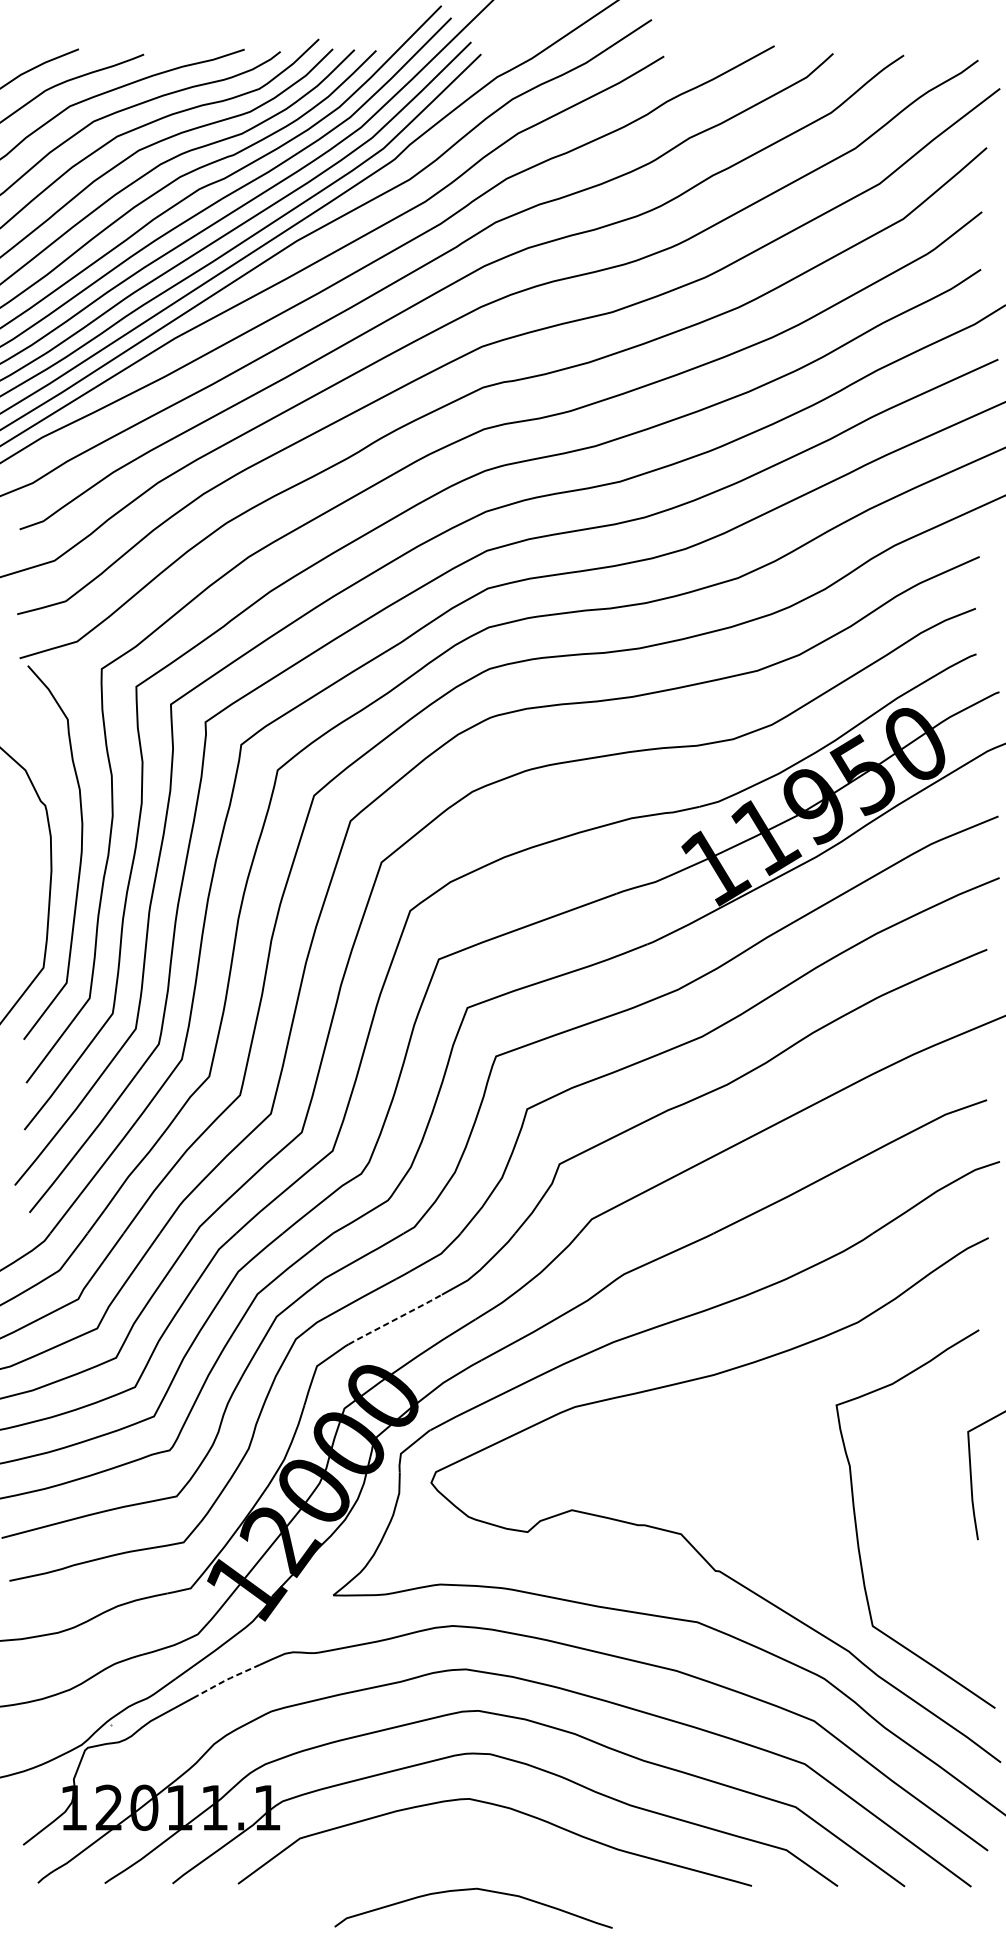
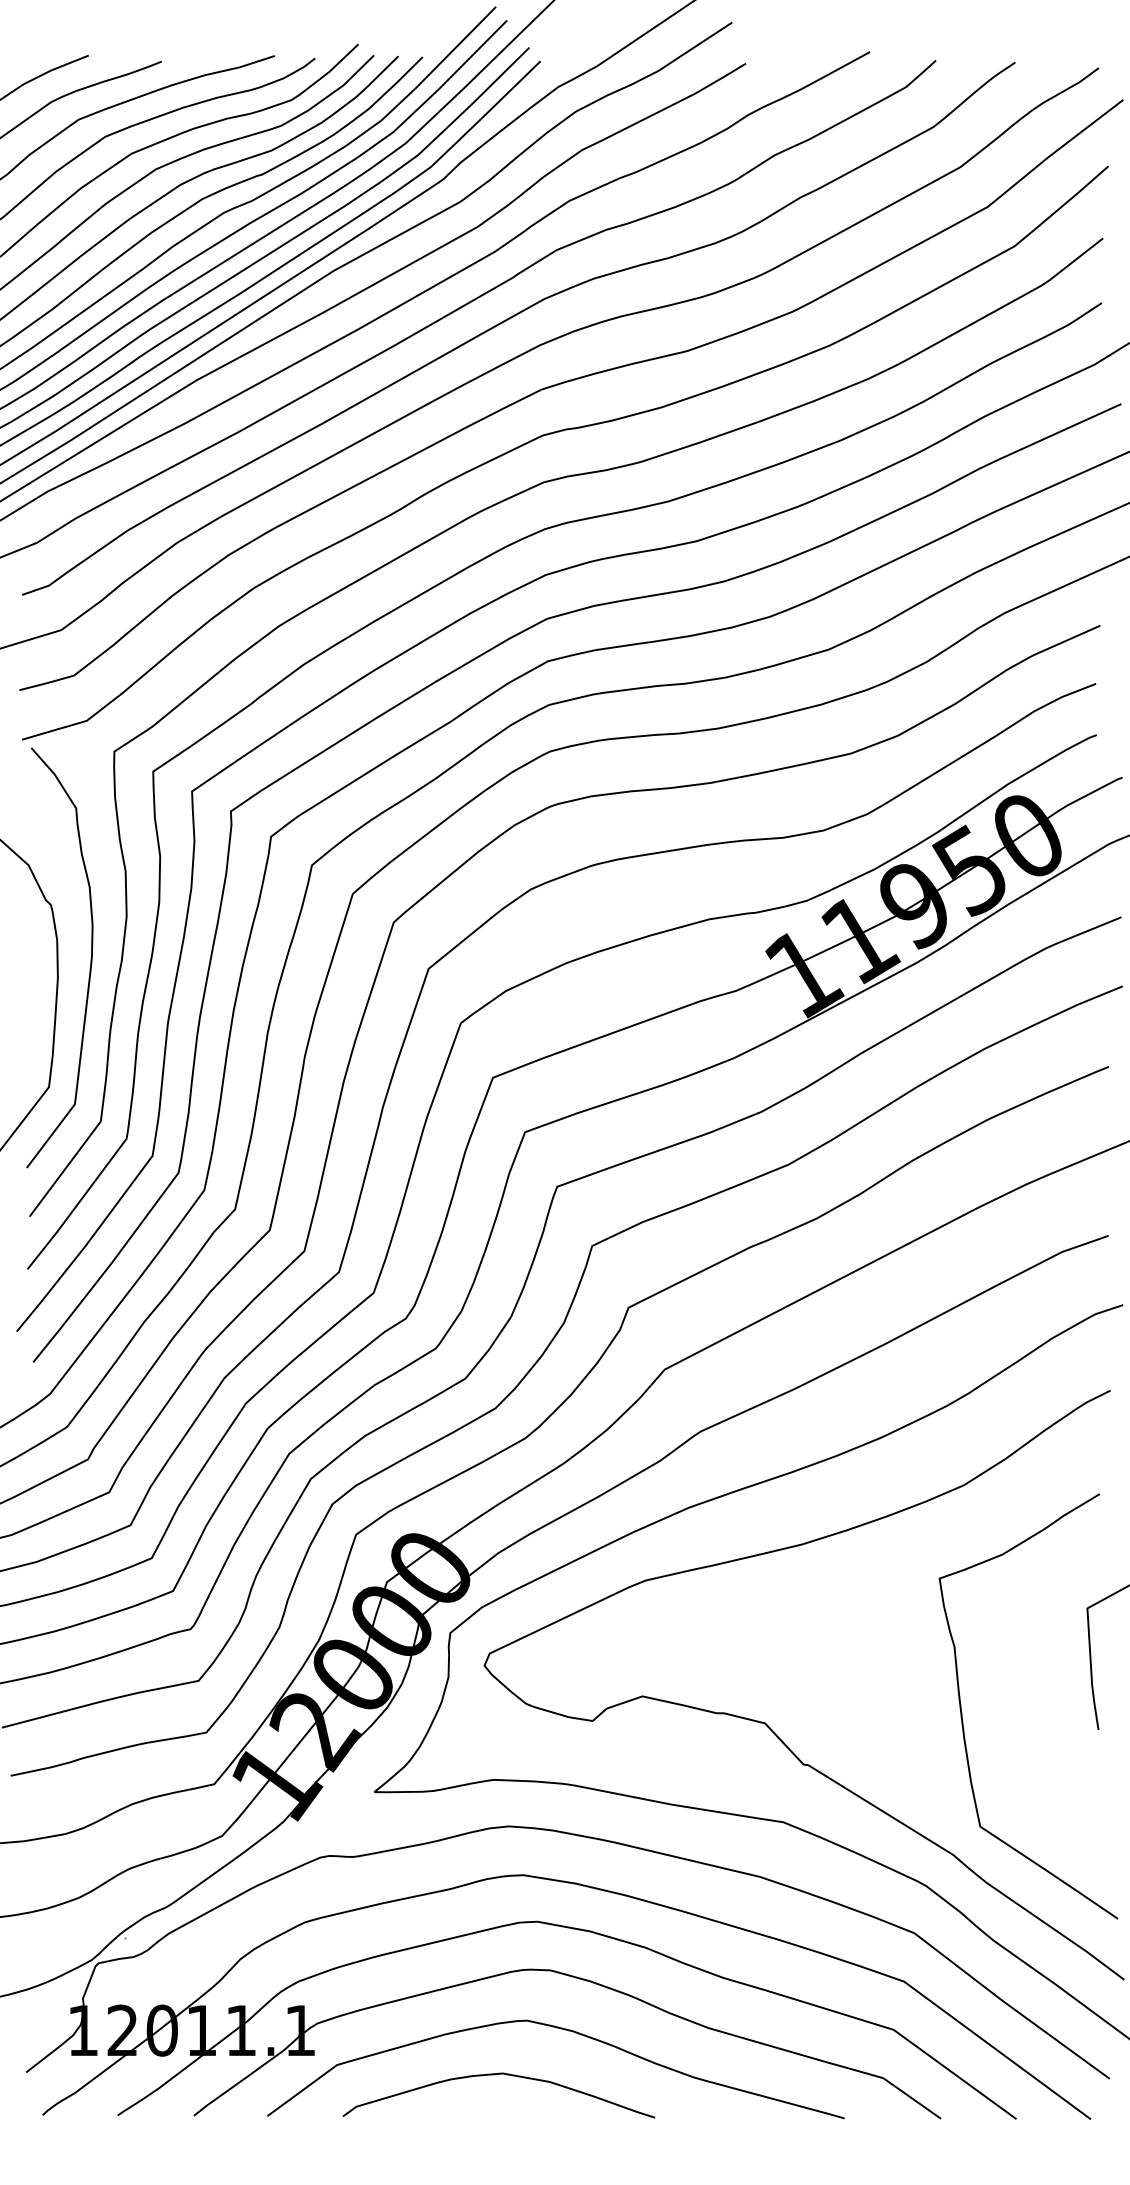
line: (394, 1319) -> (443, 1482), dashed -> solid
line: (228, 1679) -> (256, 1886), dashed -> solid
curve: (469, 1890) -> (494, 2075), moved

